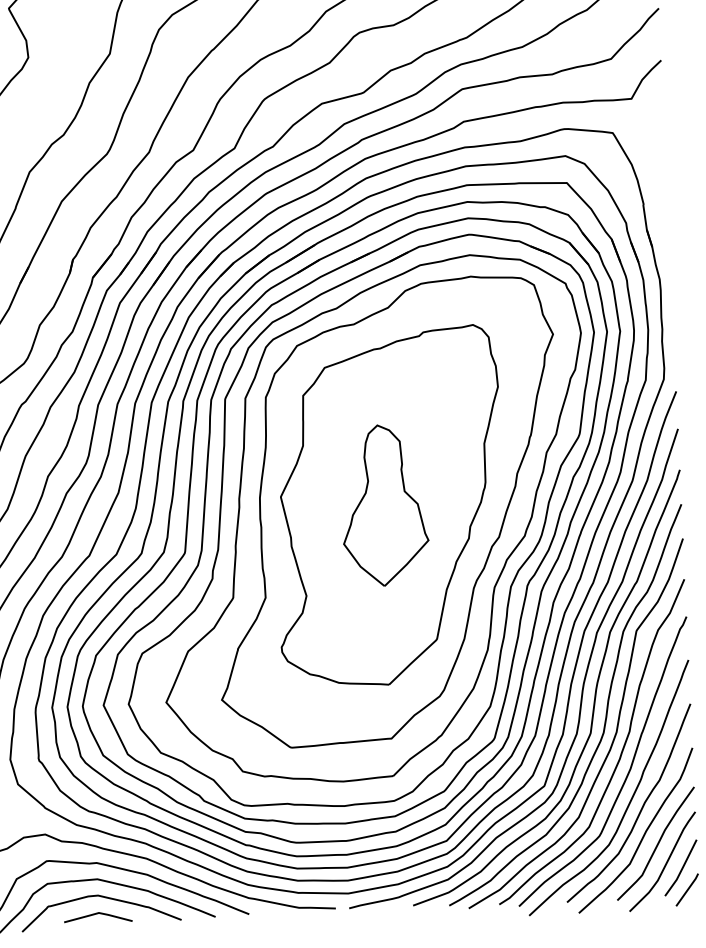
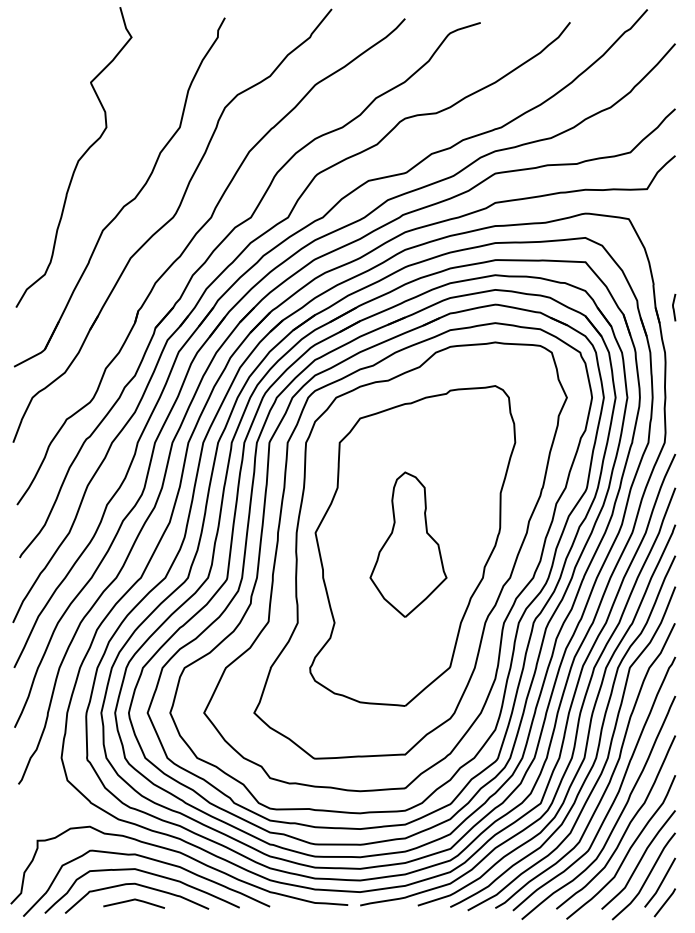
line: (667, 228) -> (674, 307), added

